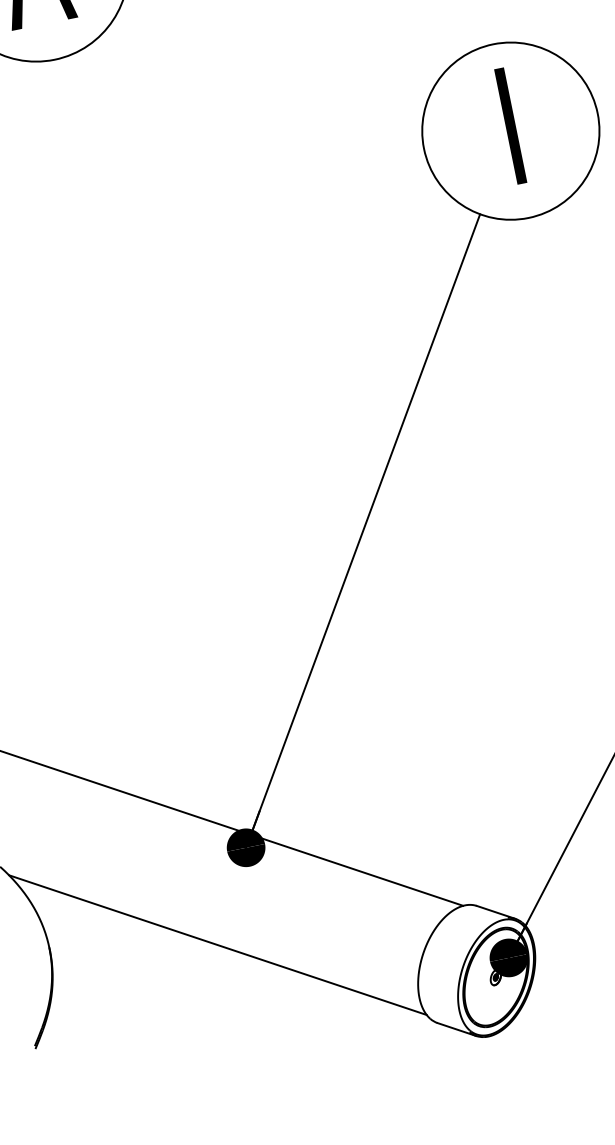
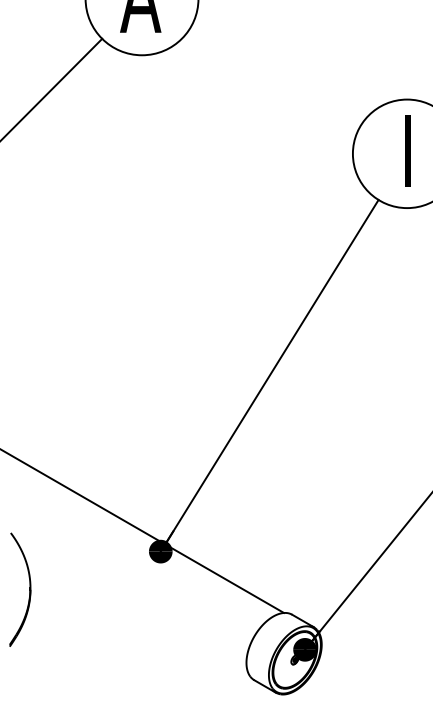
line: (217, 945) -> (131, 606), removed

